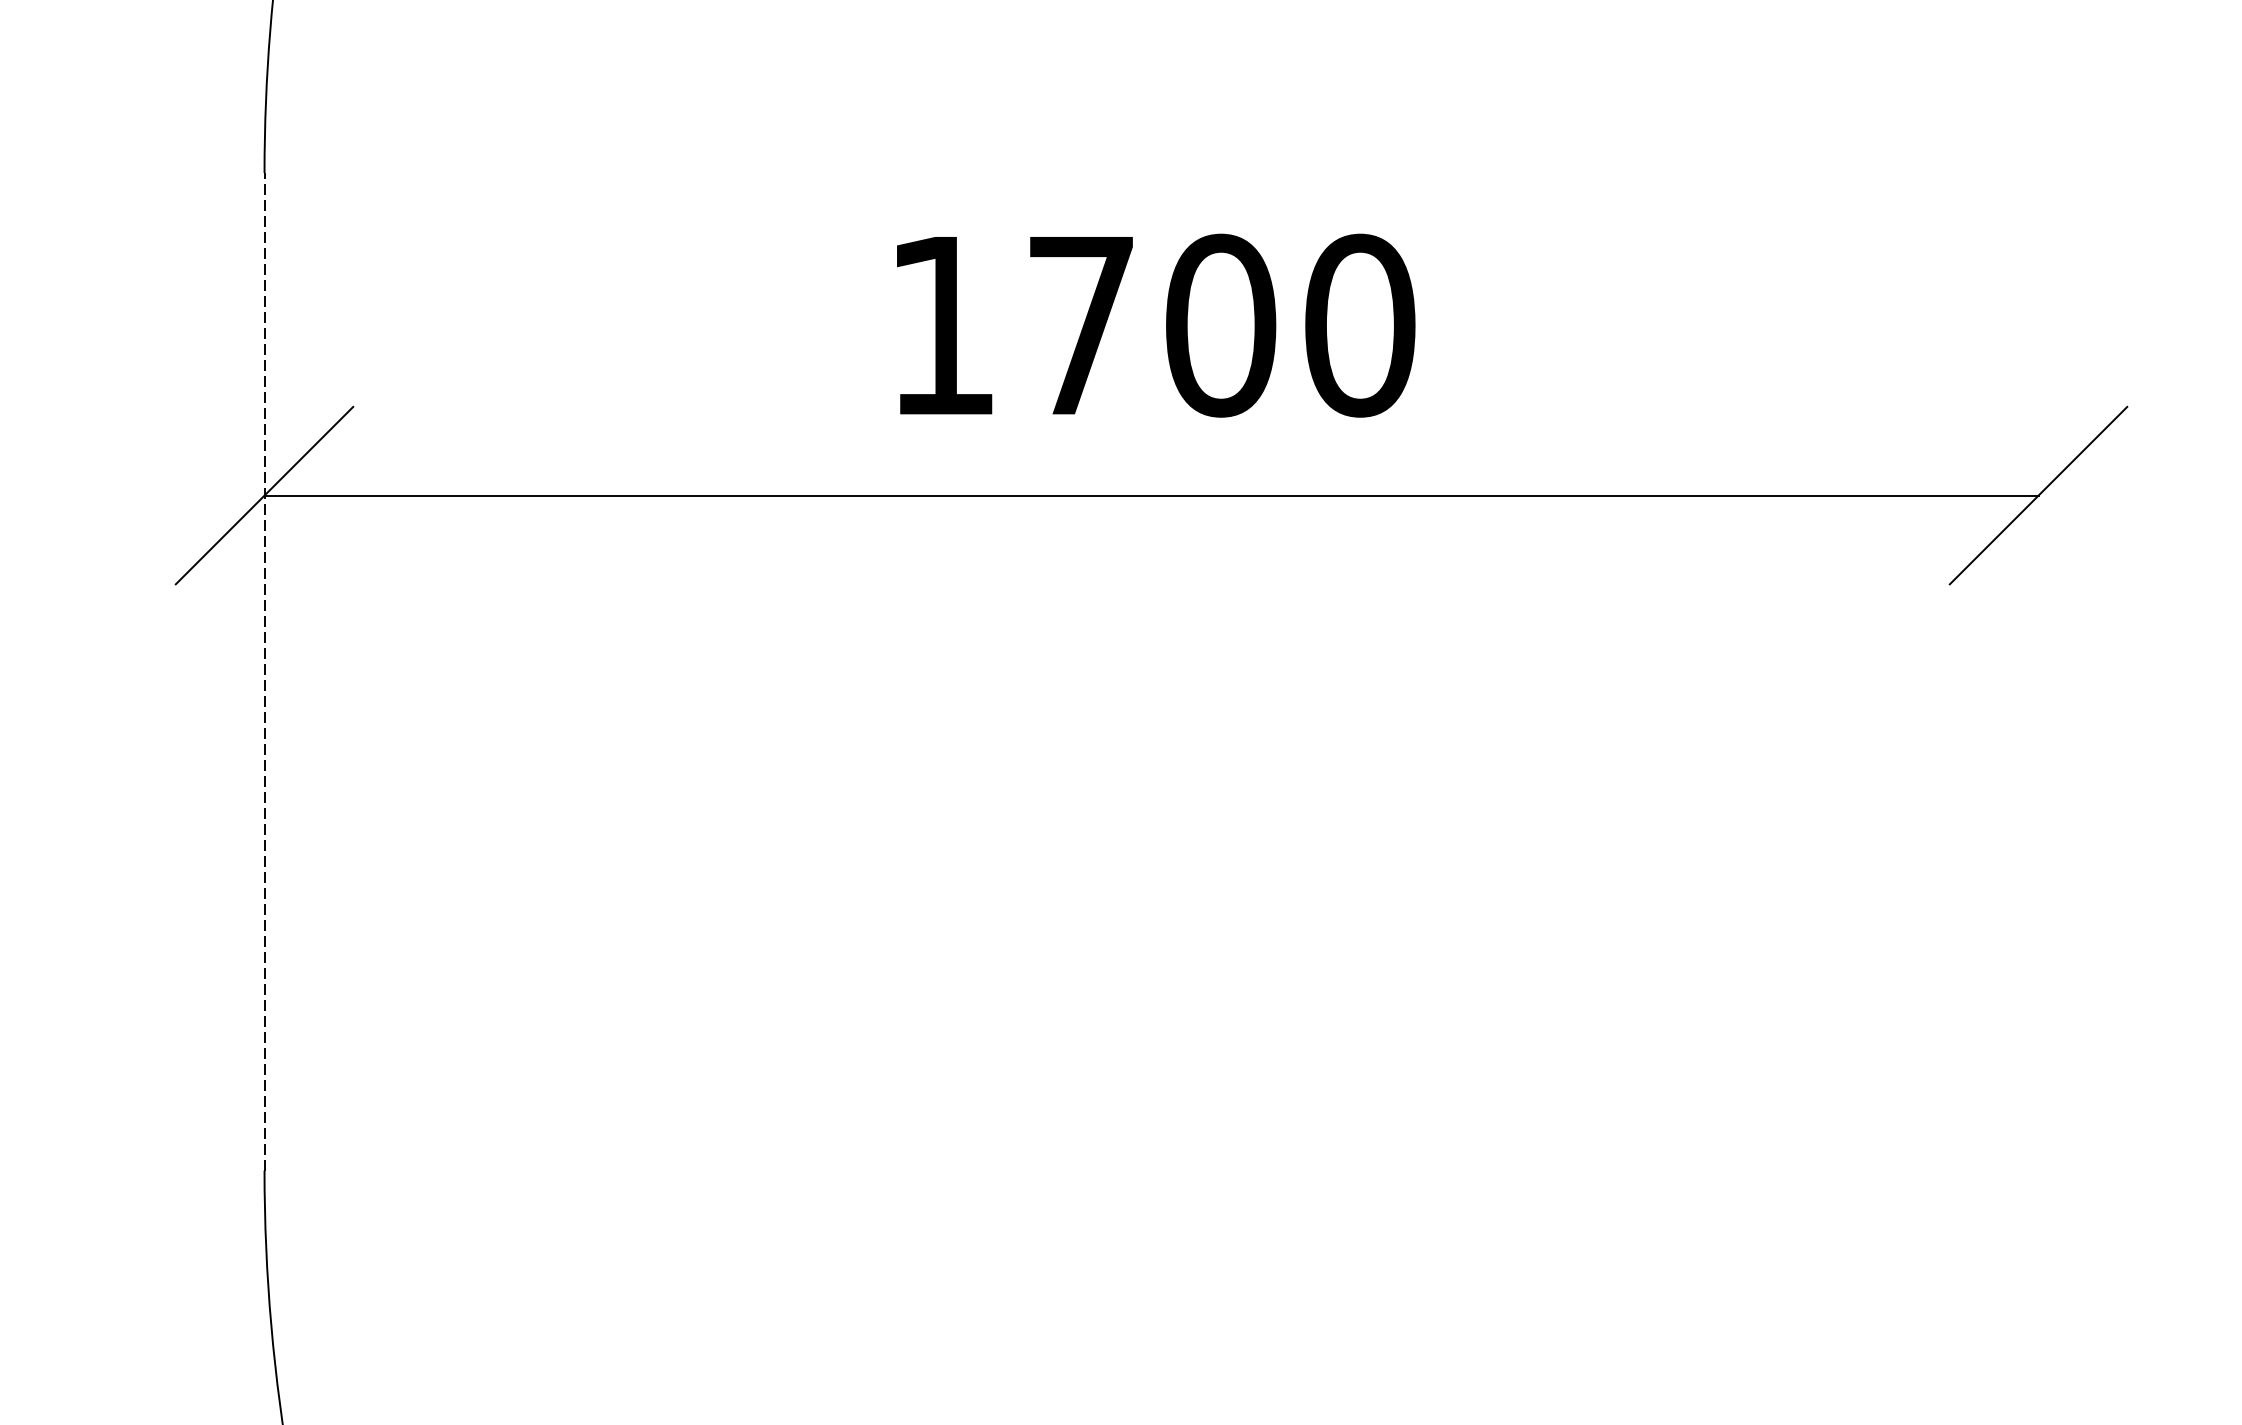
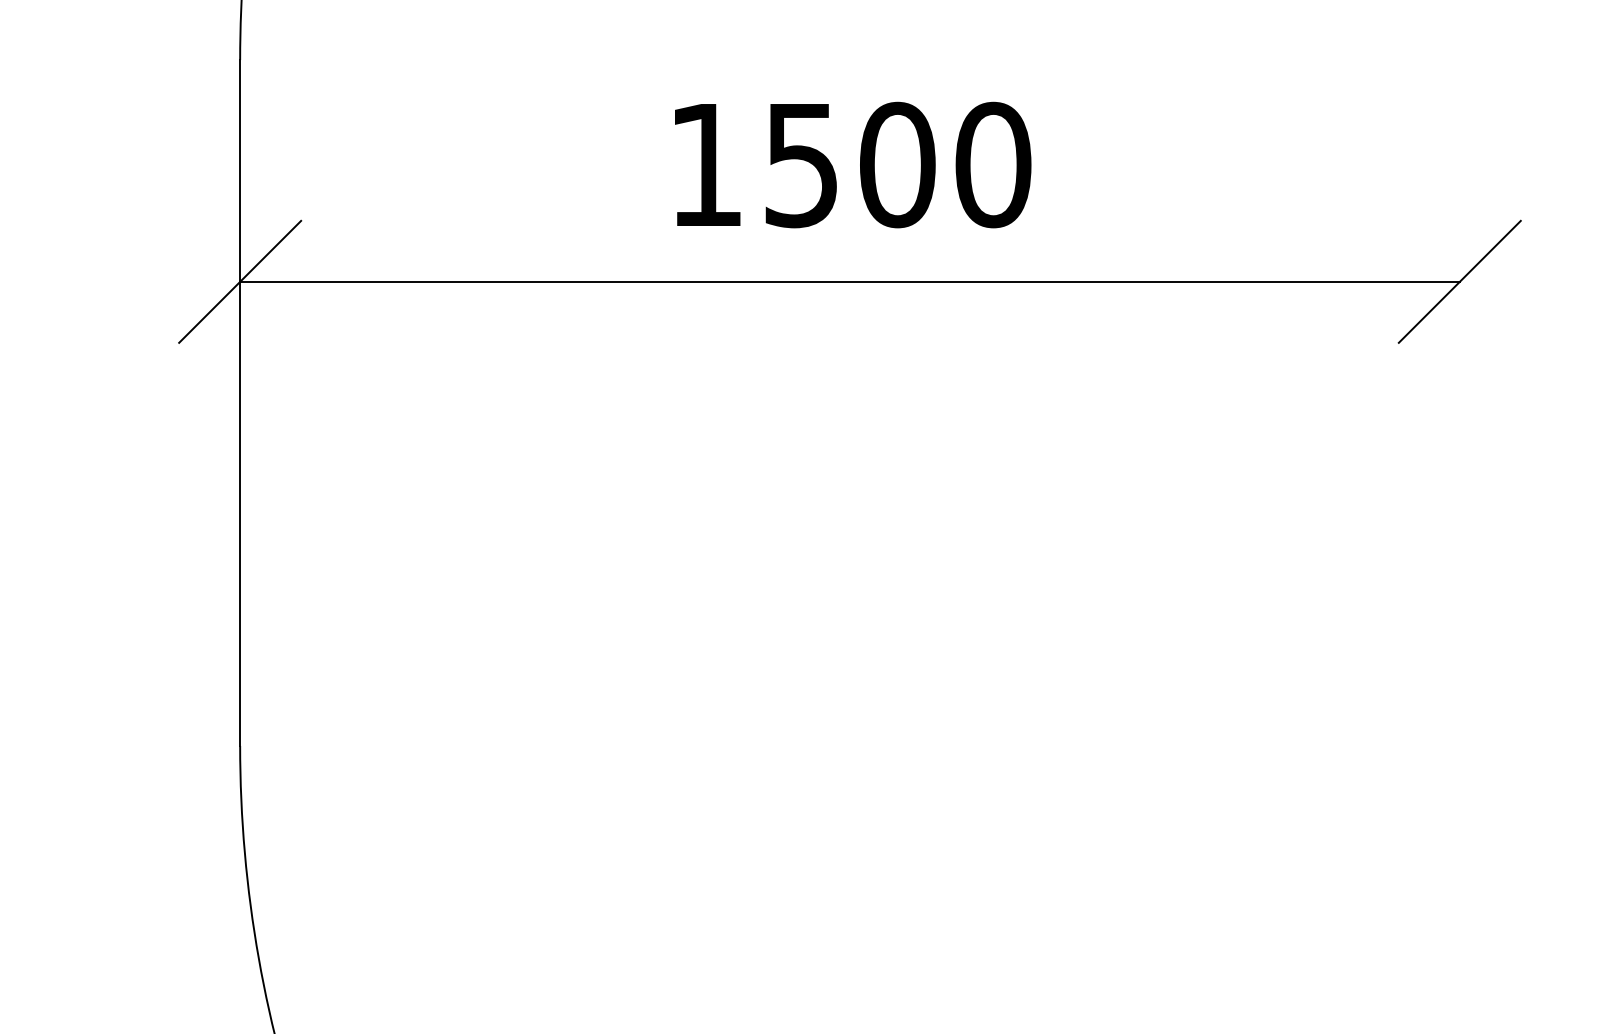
text: (1081, 327) -> (801, 166), 1700 -> 1500
line: (265, 672) -> (240, 403), dashed -> solid

